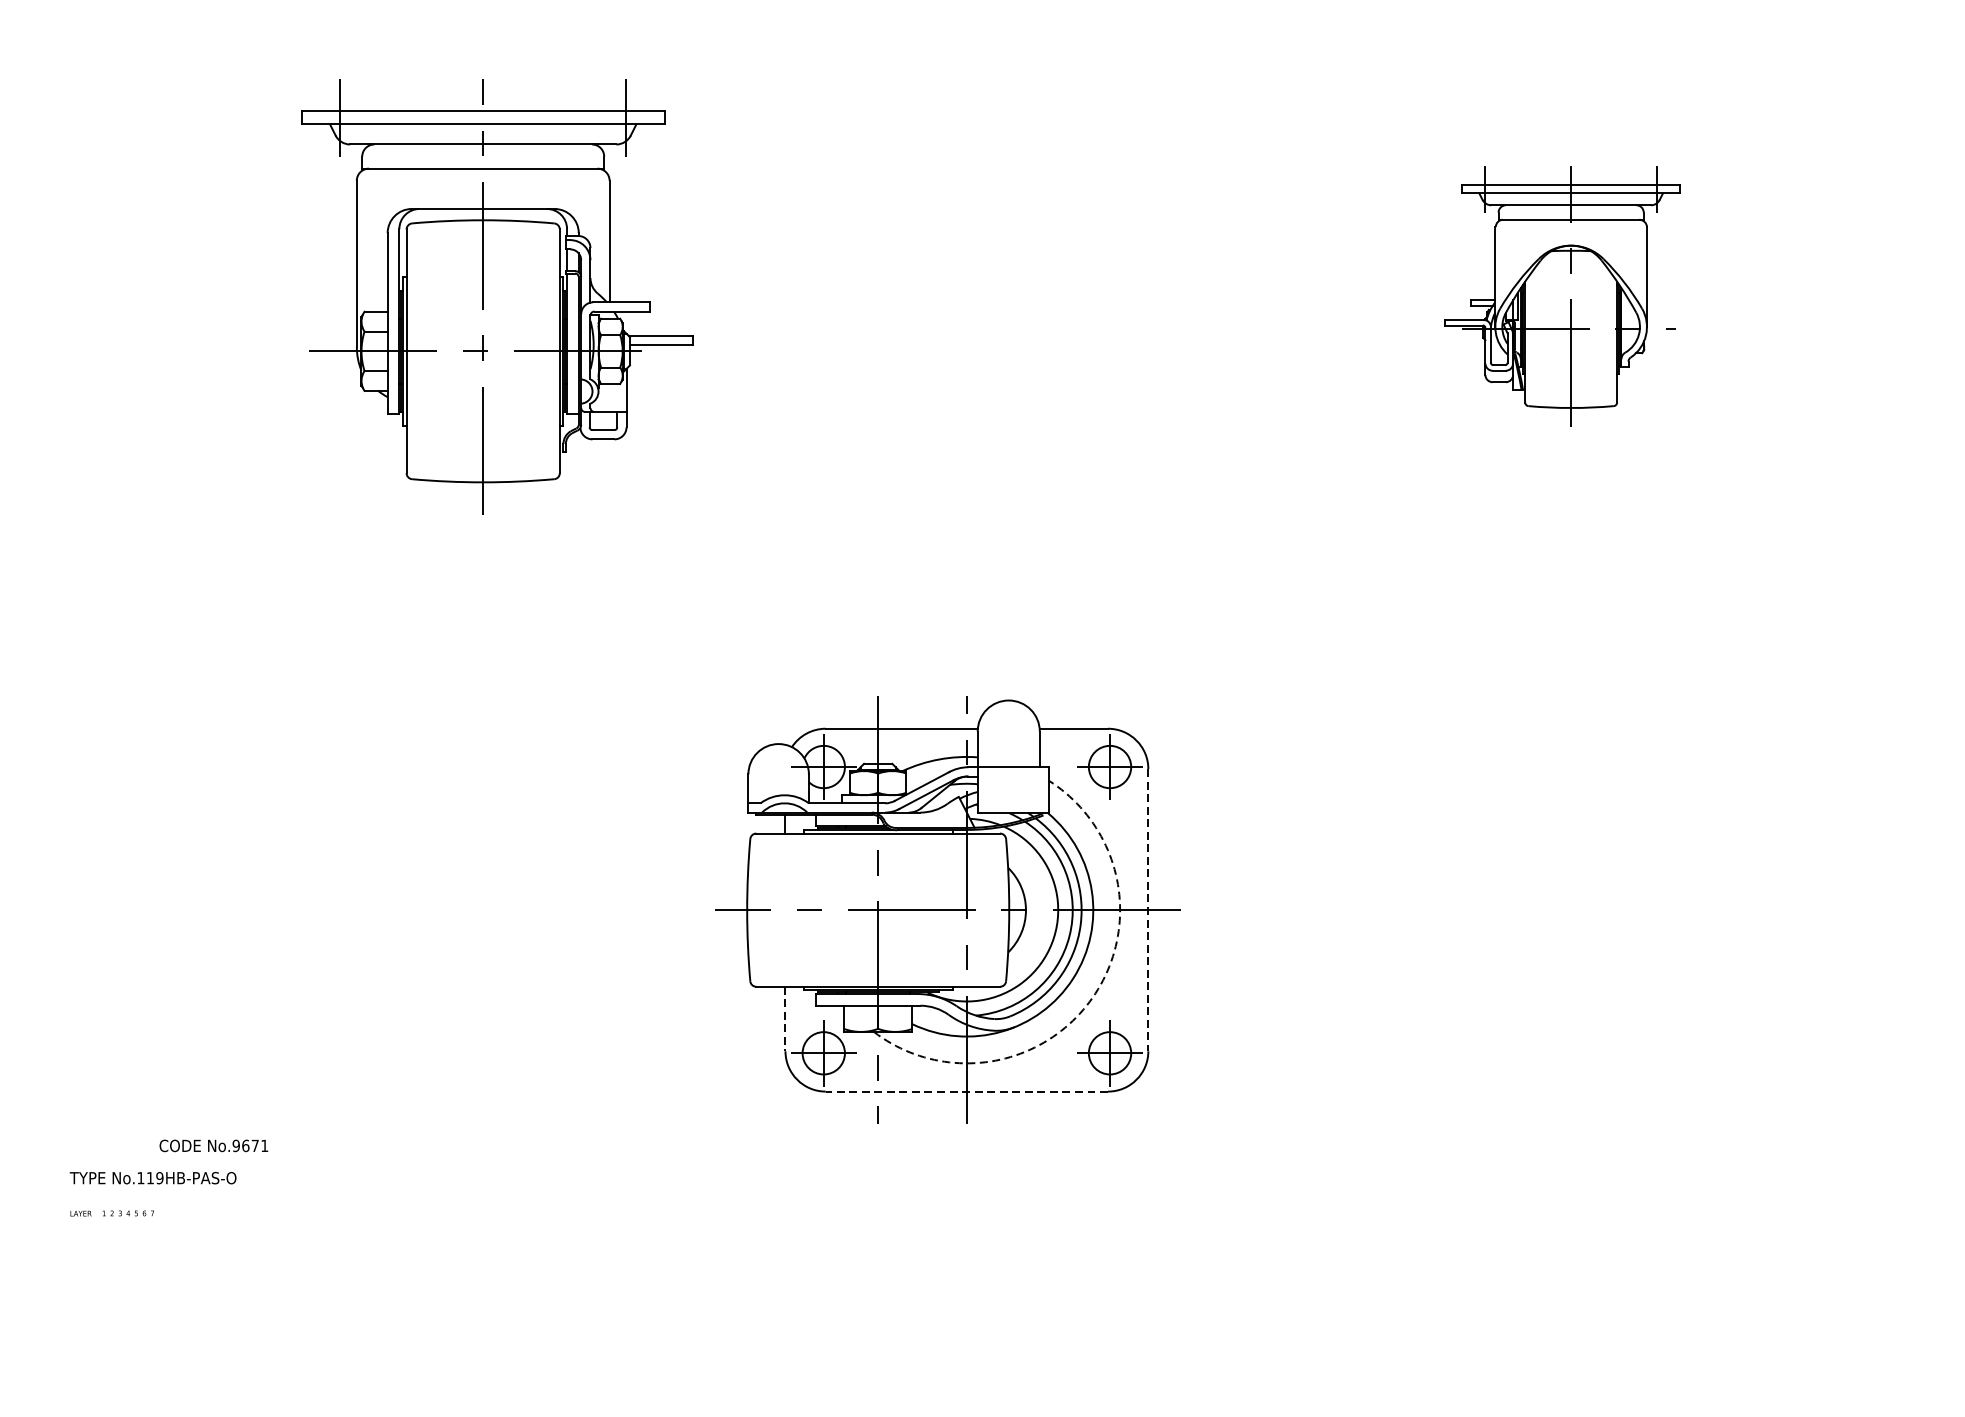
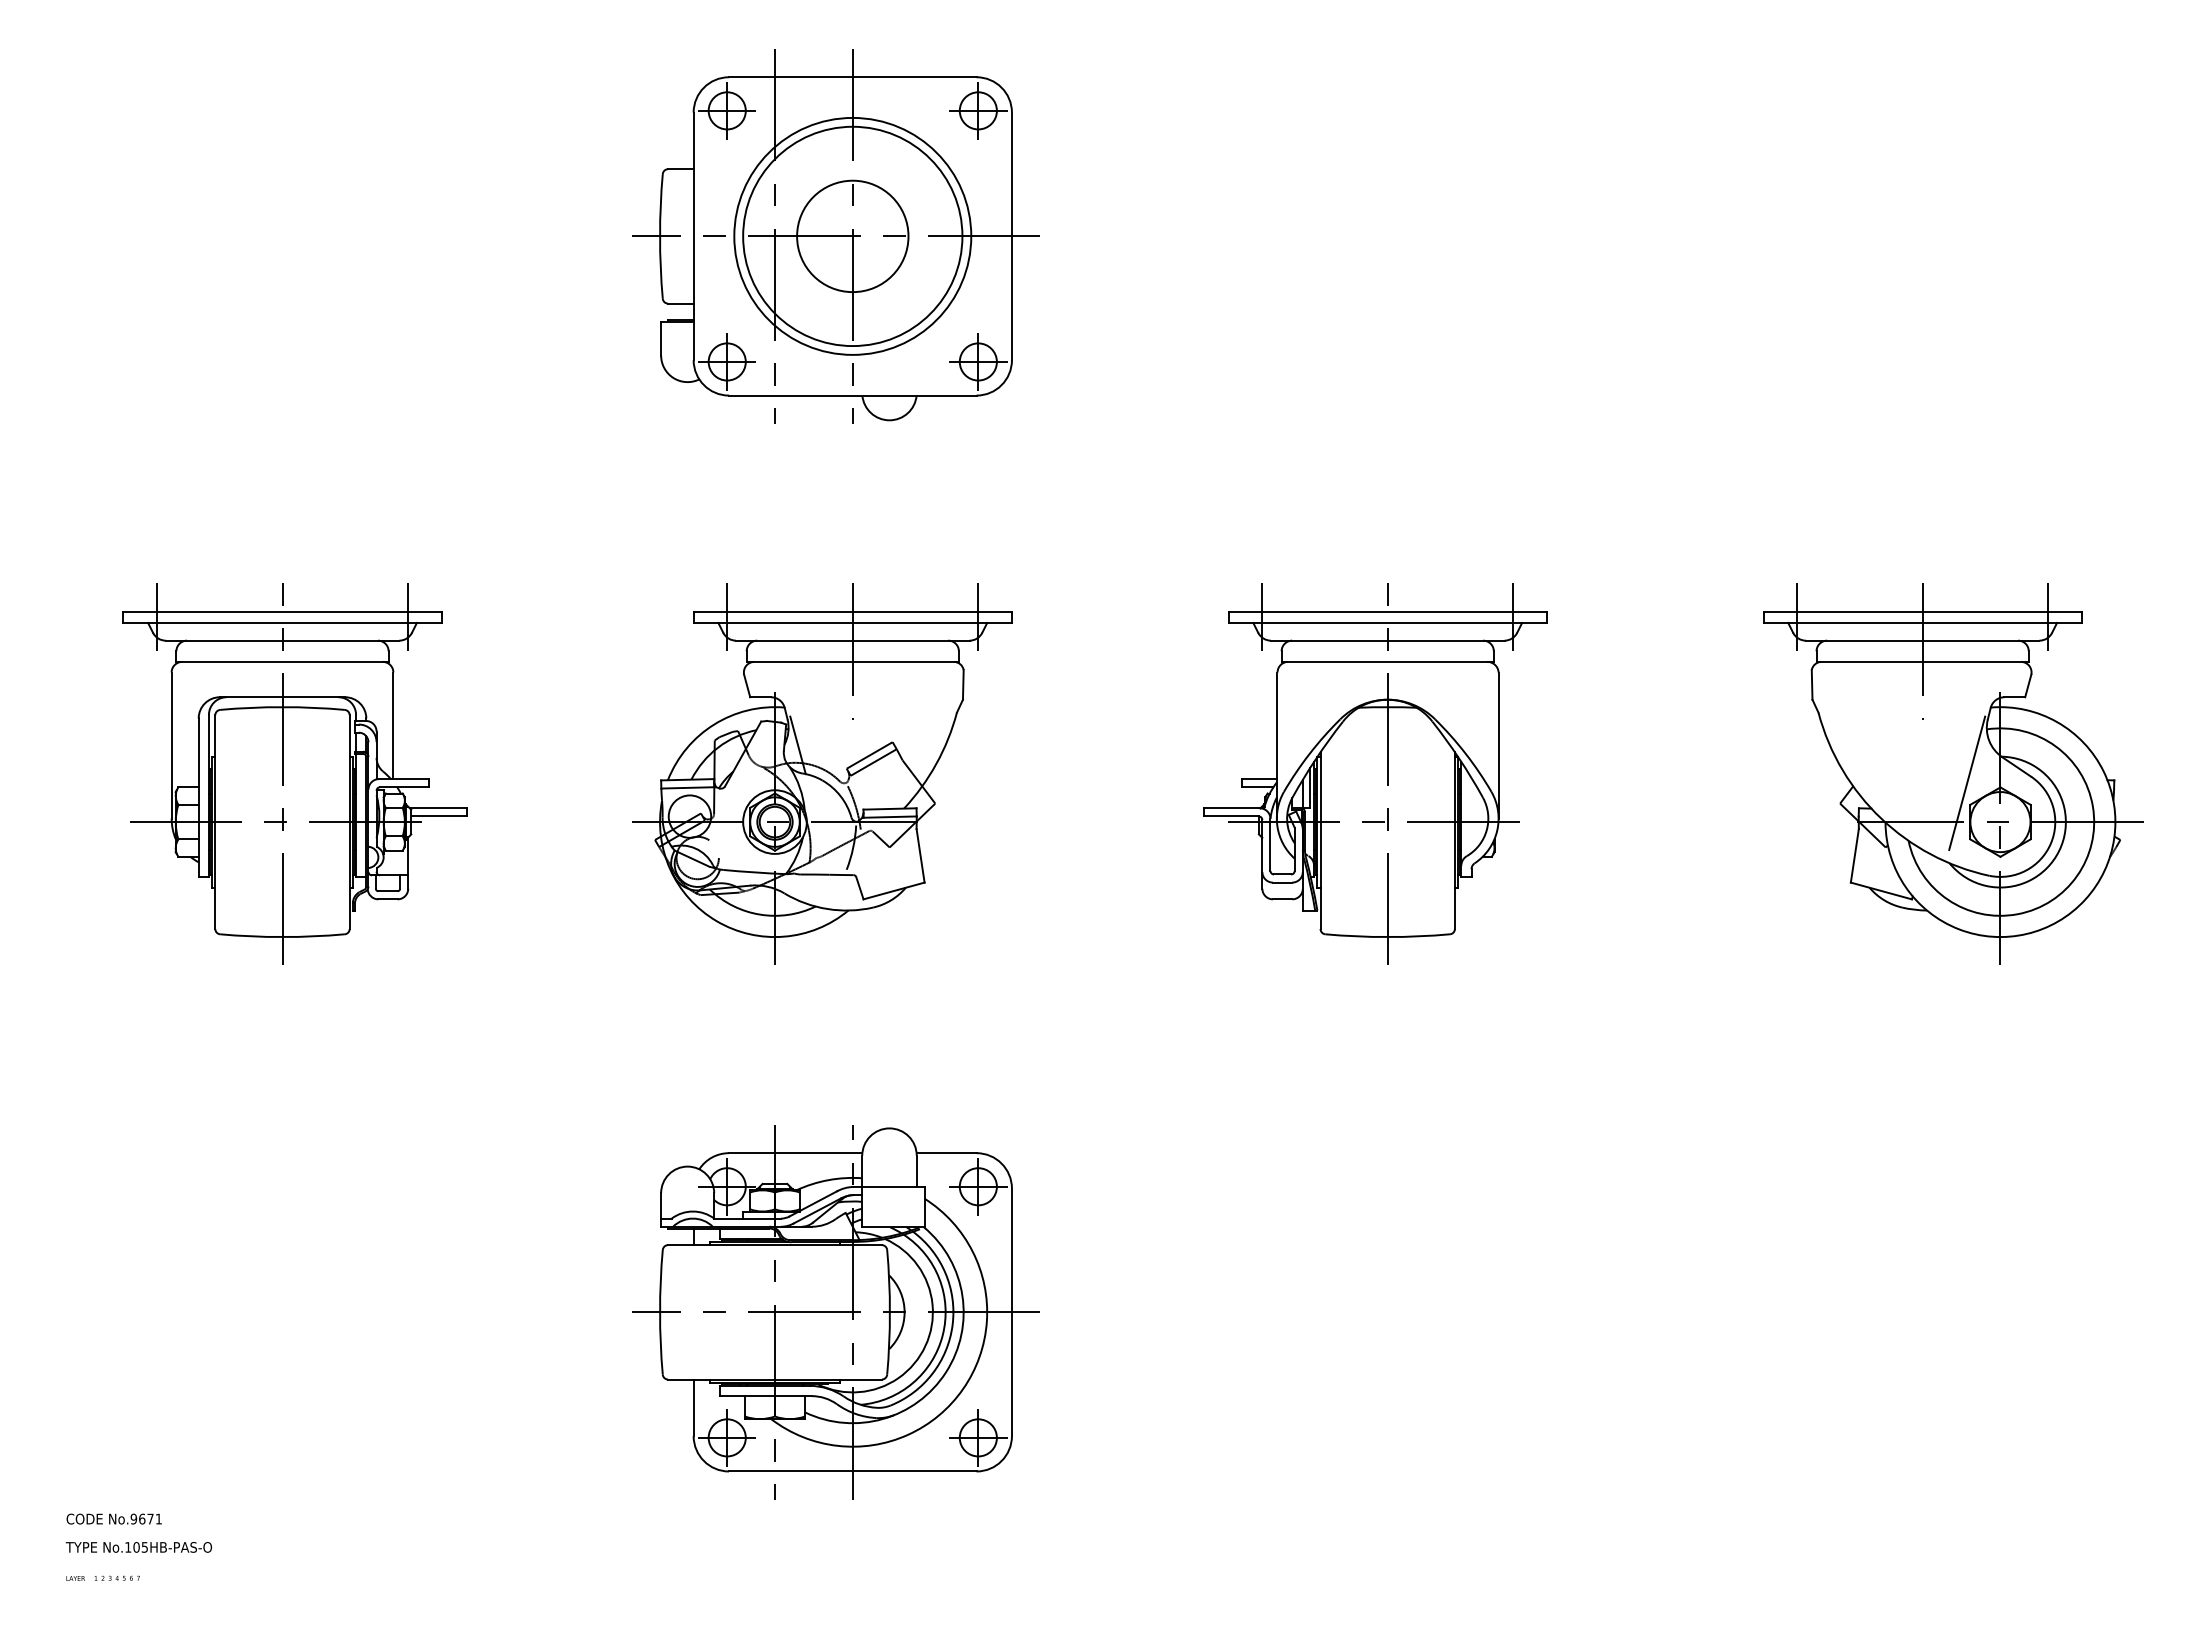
part: (496, 295) -> (294, 773), moved
part: (932, 295) -> (822, 773), added
part: (1562, 295) -> (1375, 773), size x1.67
line: (1147, 910) -> (1011, 1312), dashed -> solid
arc: (1093, 998) -> (963, 1389), dashed -> solid
line: (785, 1019) -> (693, 1408), dashed -> solid
line: (966, 1091) -> (852, 1471), dashed -> solid
text: (213, 1145) -> (113, 1518), moved
text: (154, 1178) -> (140, 1547), No.119HB-PAS-O -> No.105HB-PAS-O

